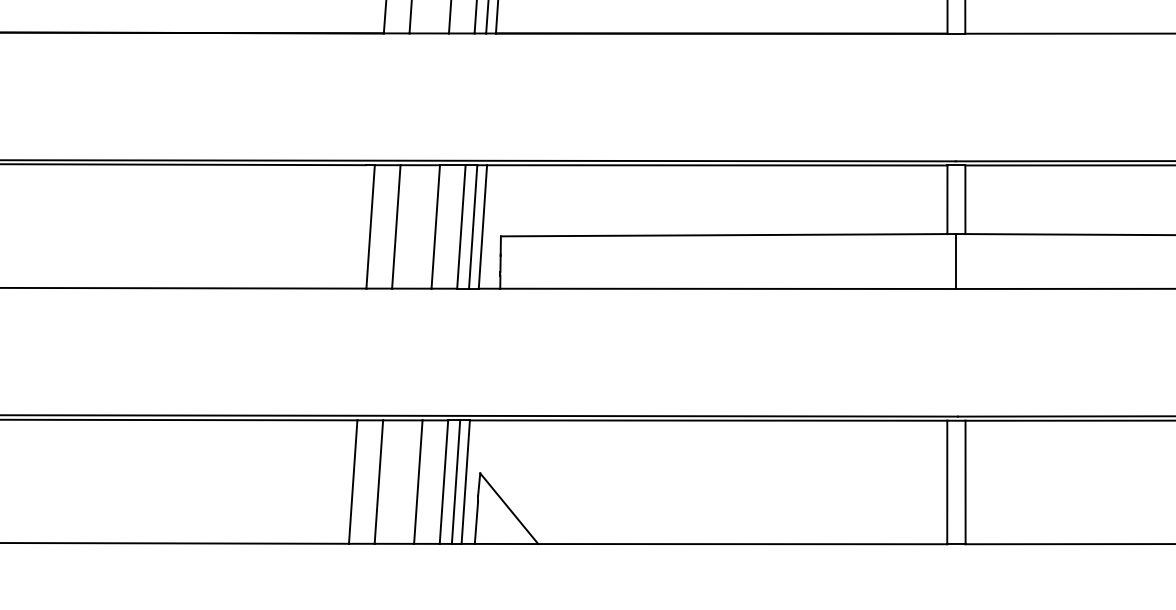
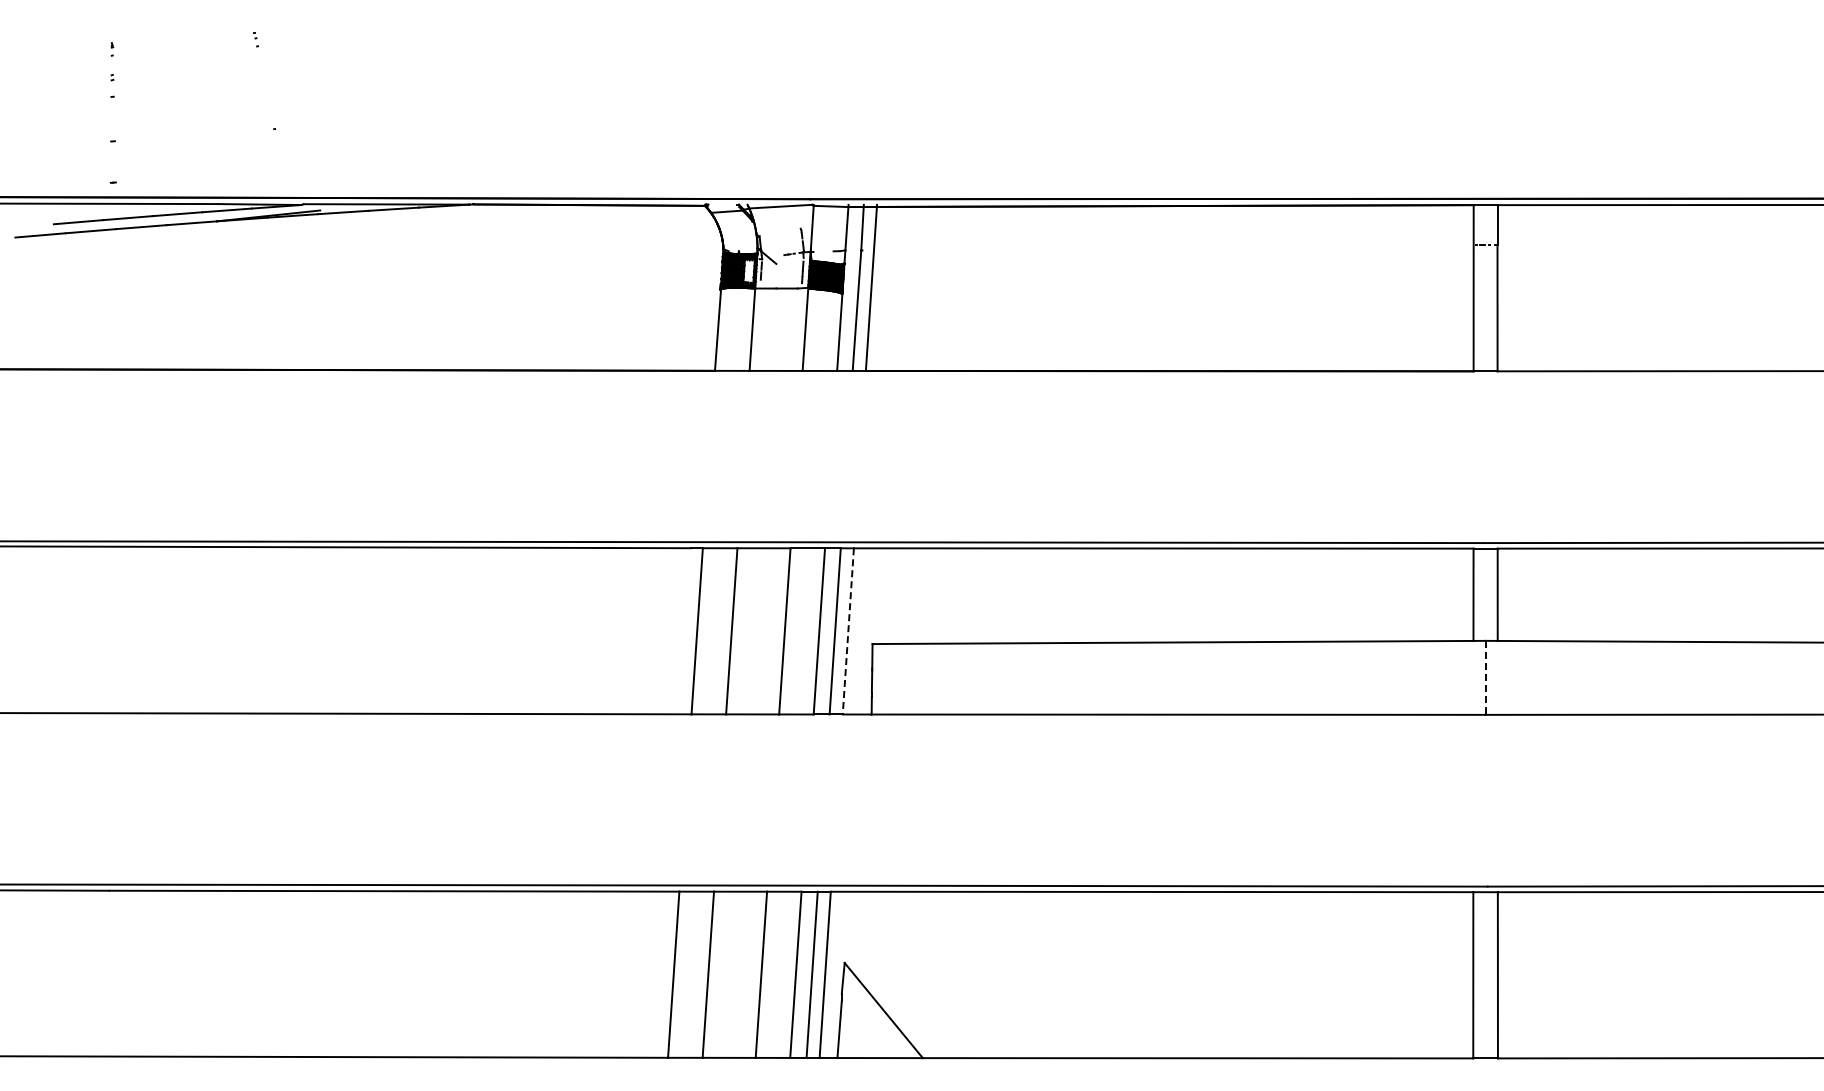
line: (483, 227) -> (848, 631), solid -> dashed
line: (956, 261) -> (1485, 677), solid -> dashed

